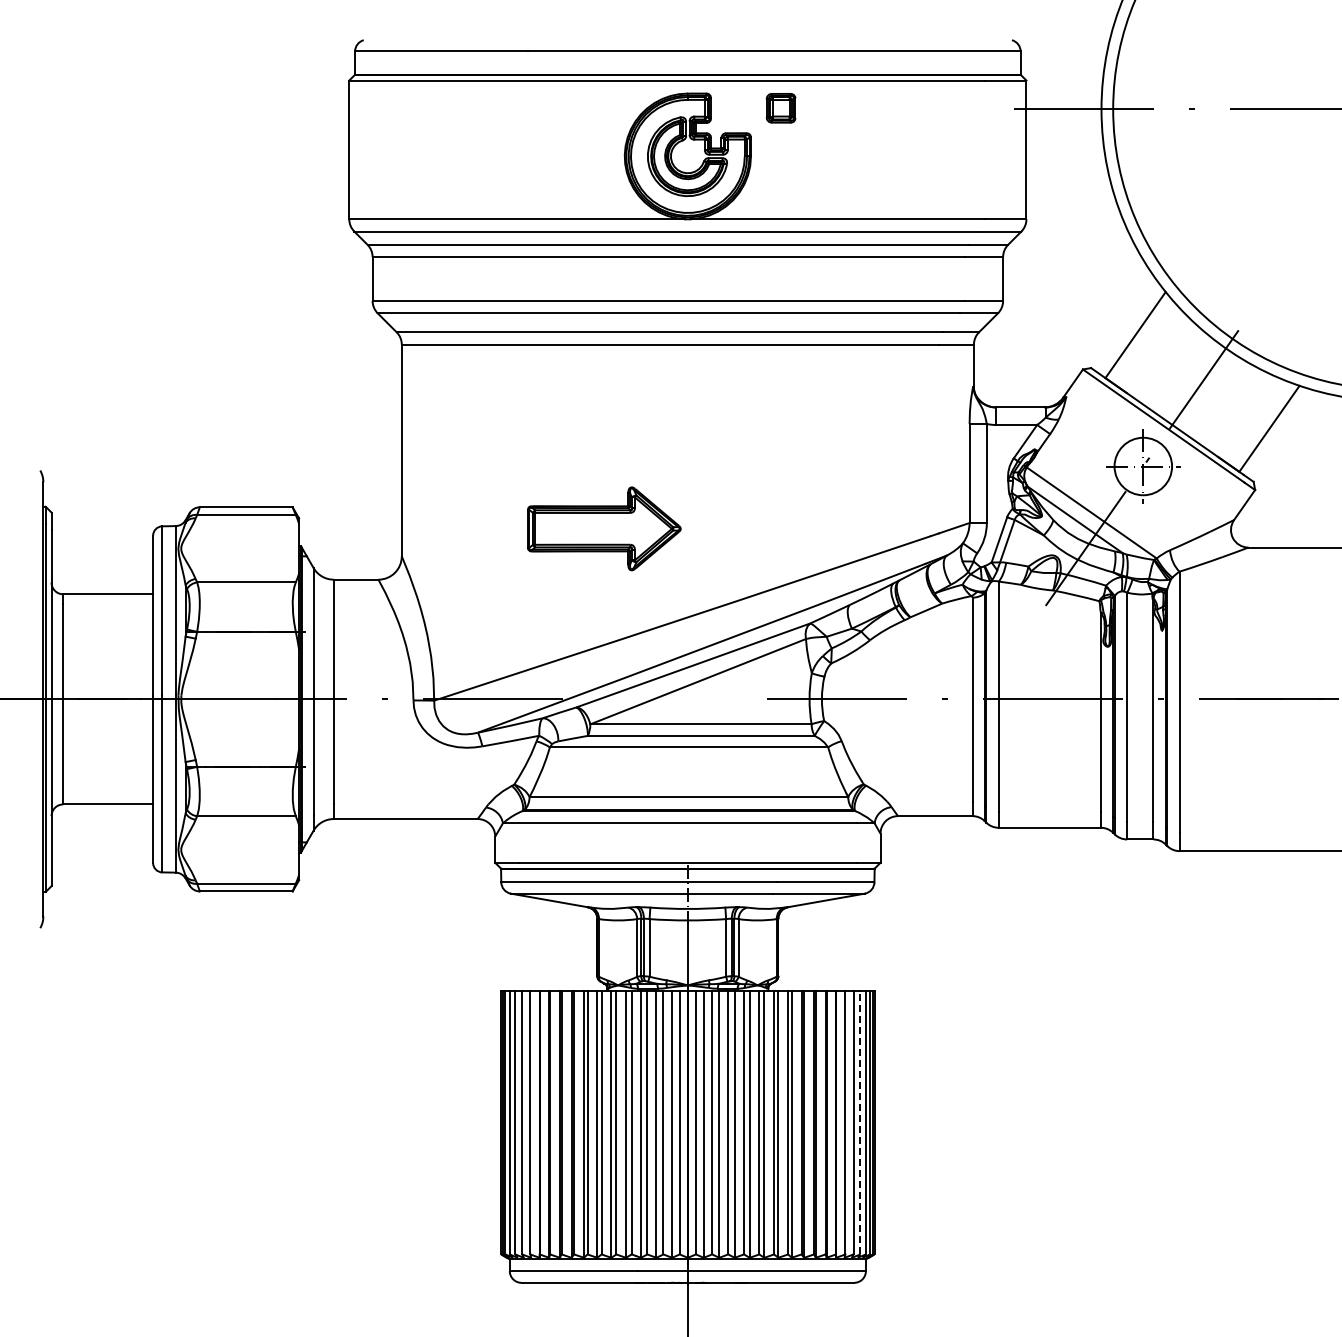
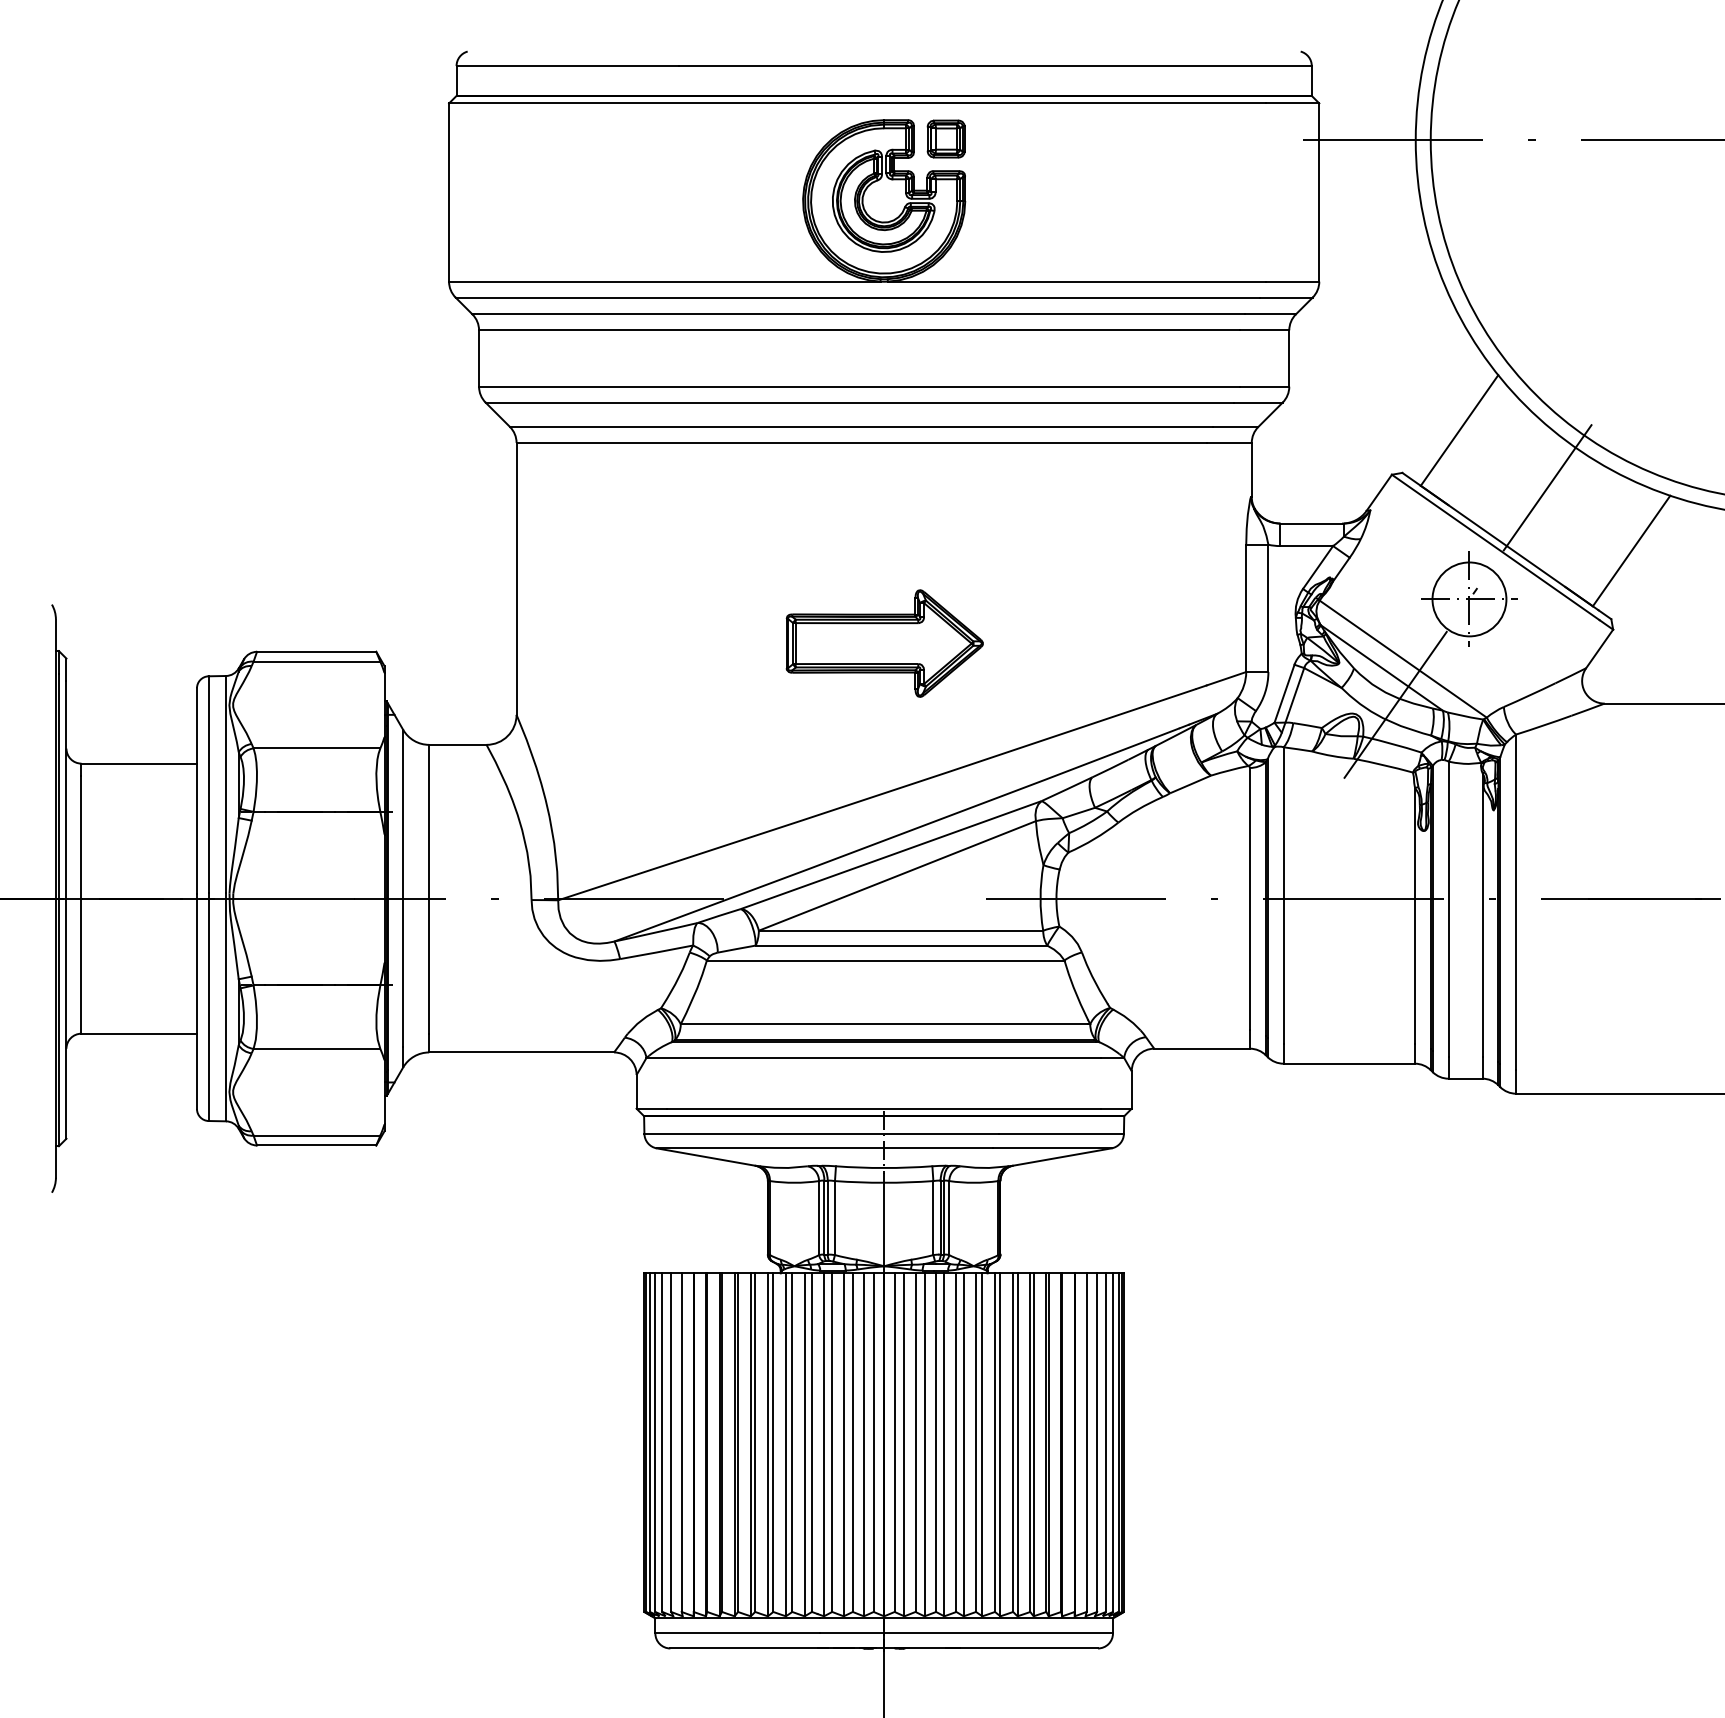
part: (780, 108) -> (945, 139), moved
part: (604, 528) -> (884, 643), moved
line: (860, 1122) -> (1106, 1442), dashed -> solid

